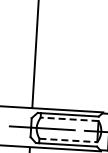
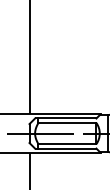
line: (69, 118) -> (67, 122), dashed -> solid
line: (68, 140) -> (67, 144), dashed -> solid

